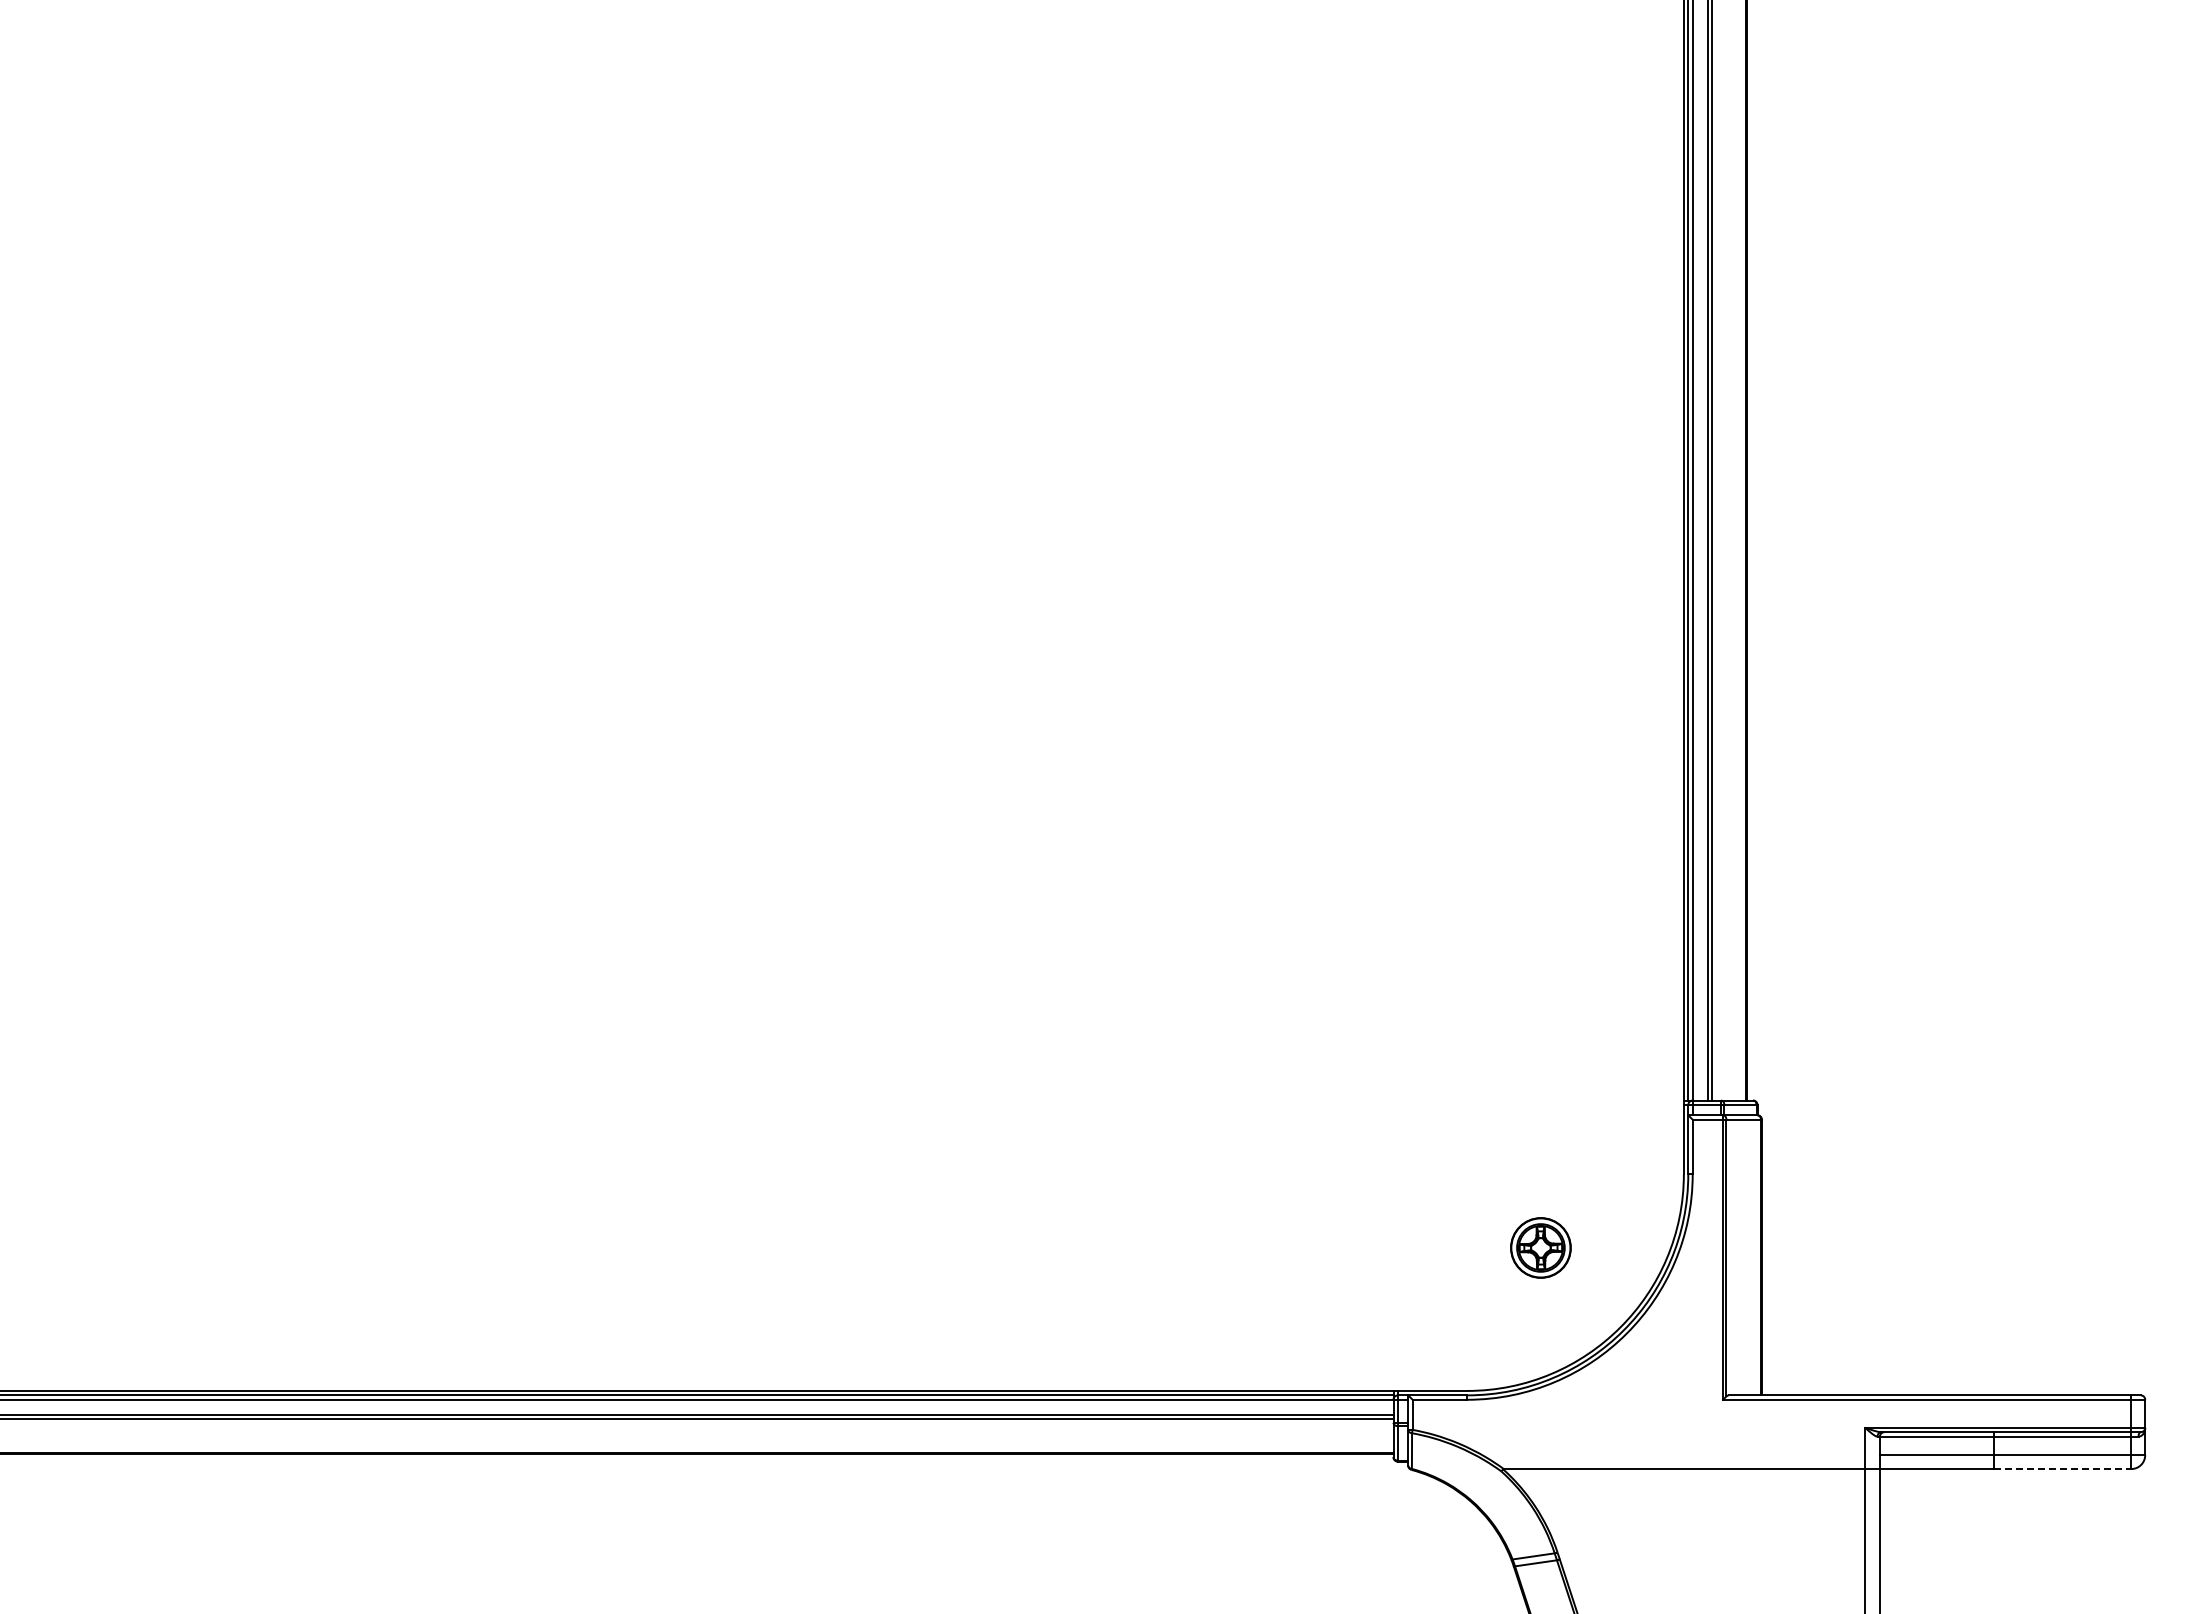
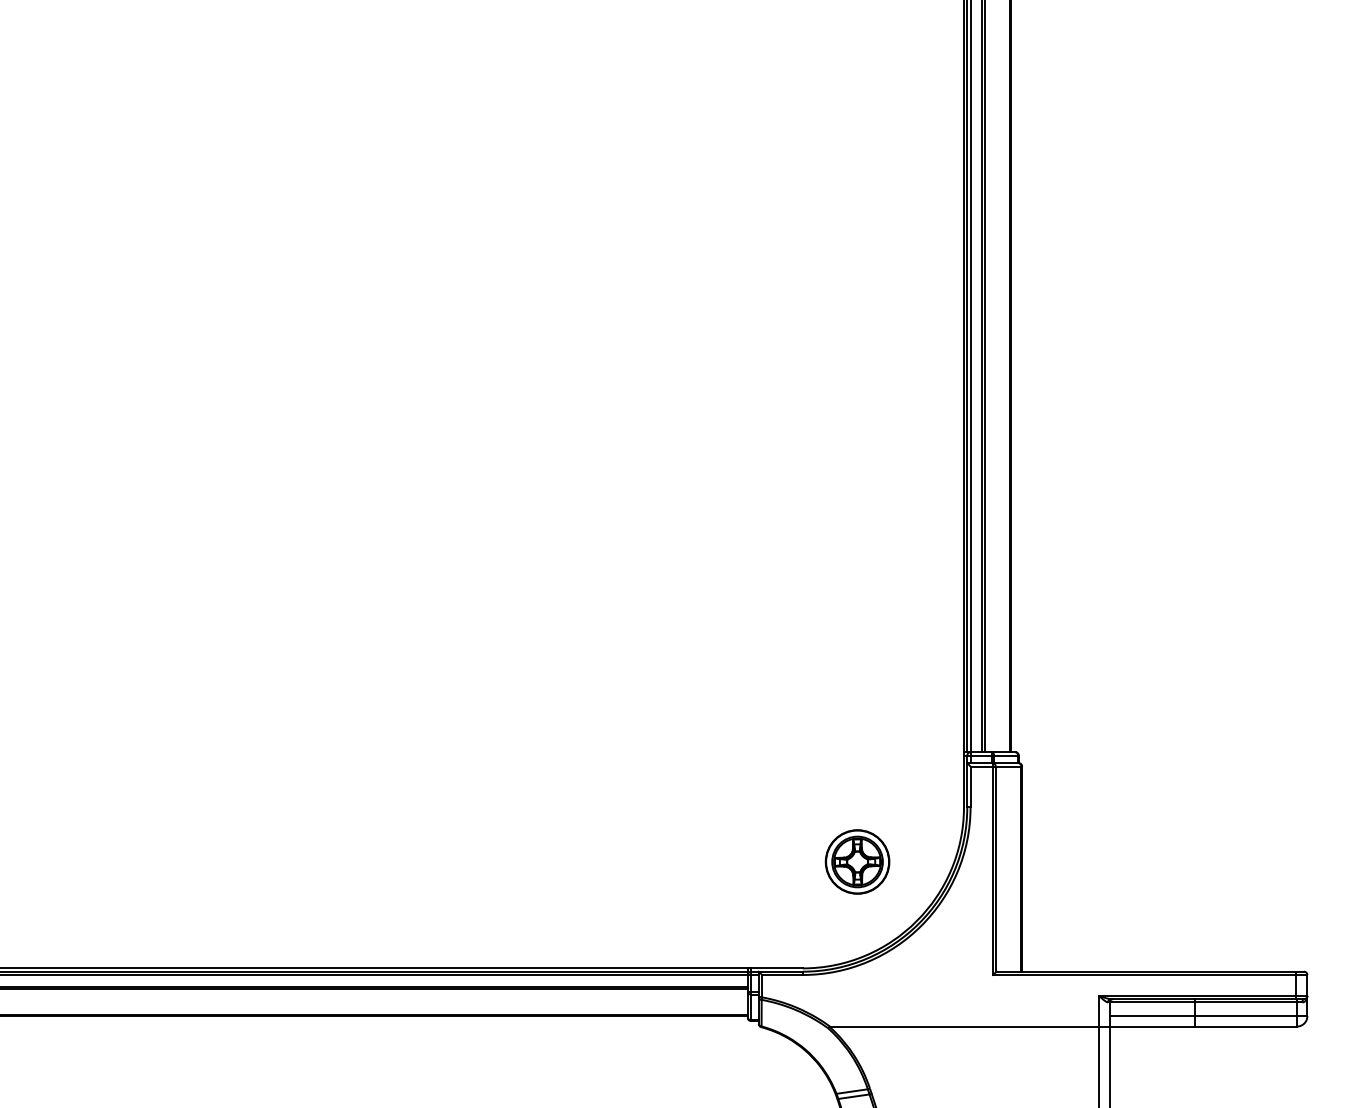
part: (1540, 1247) -> (857, 861), size x1.43
line: (2062, 1469) -> (1245, 1026), dashed -> solid

